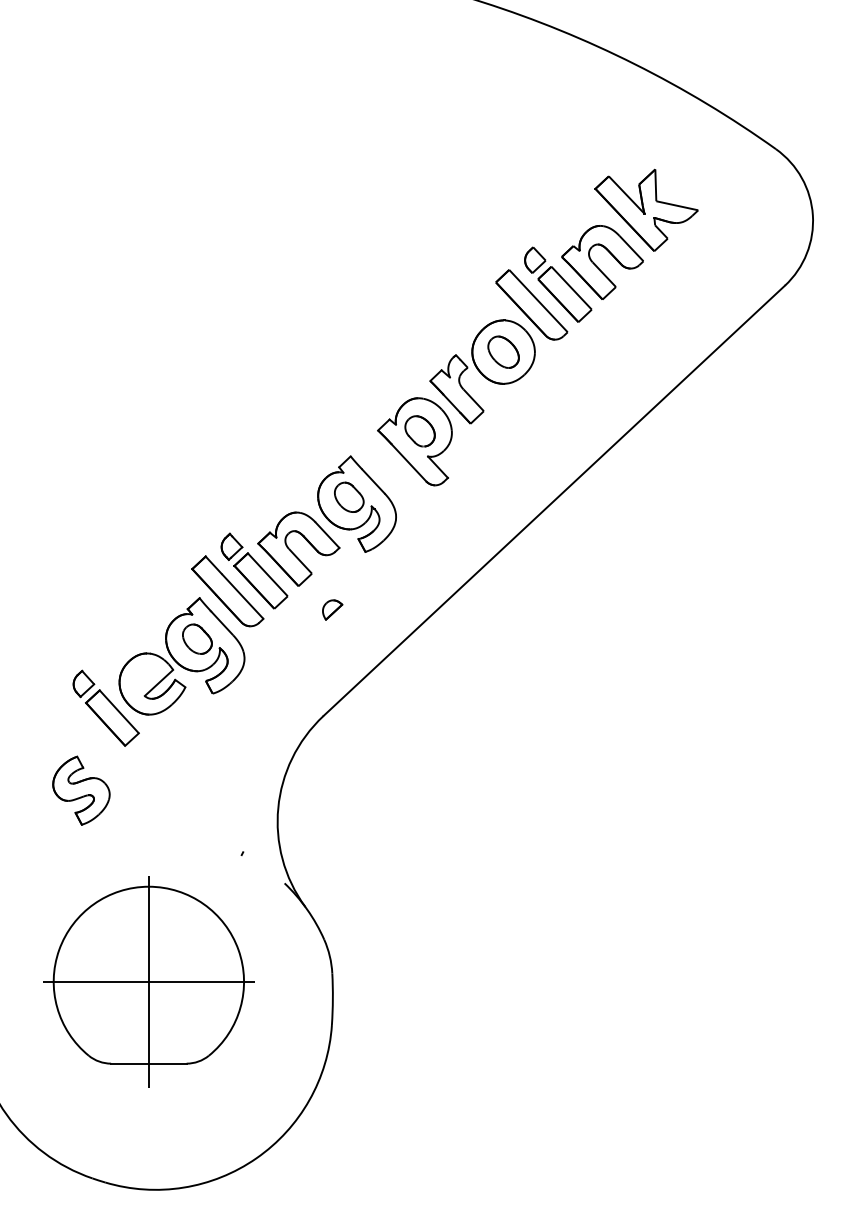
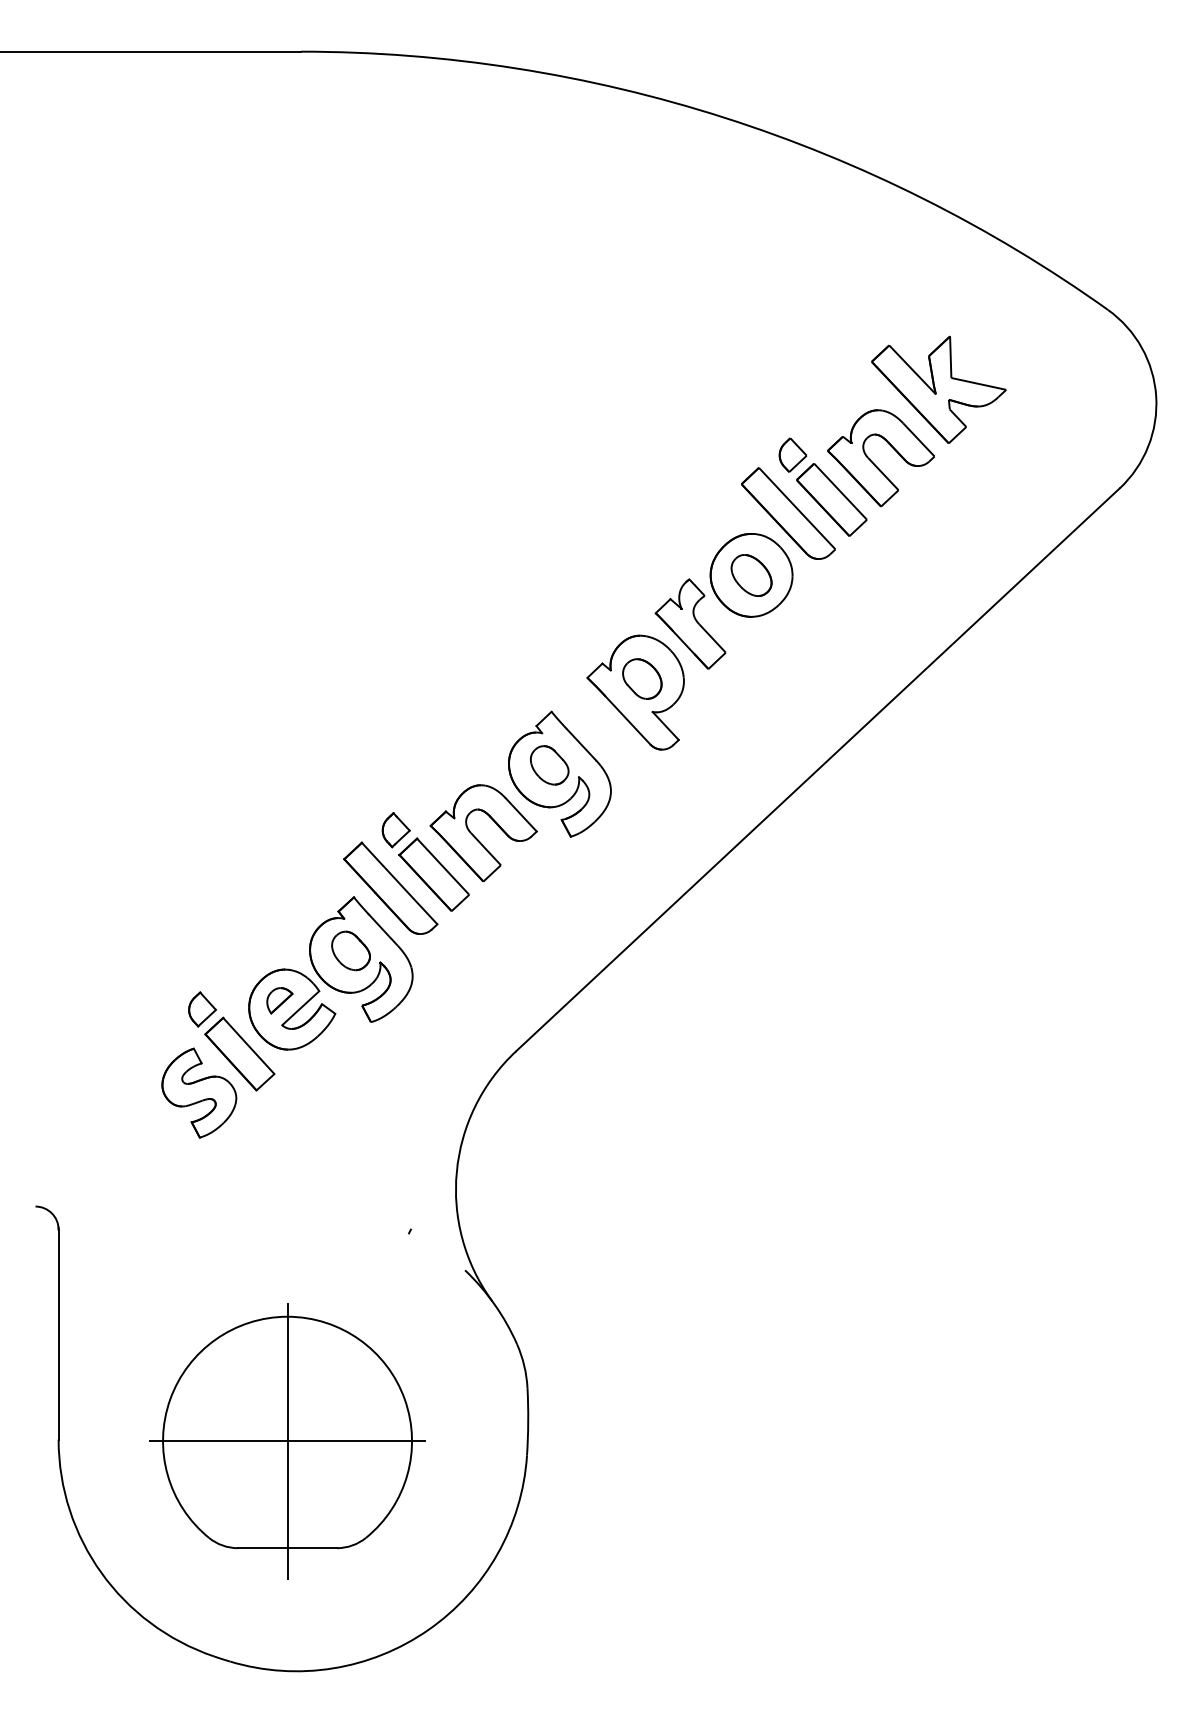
part: (332, 609) -> (279, 1000), moved
part: (81, 790) -> (199, 1092), moved
part: (148, 982) -> (287, 1441), moved

